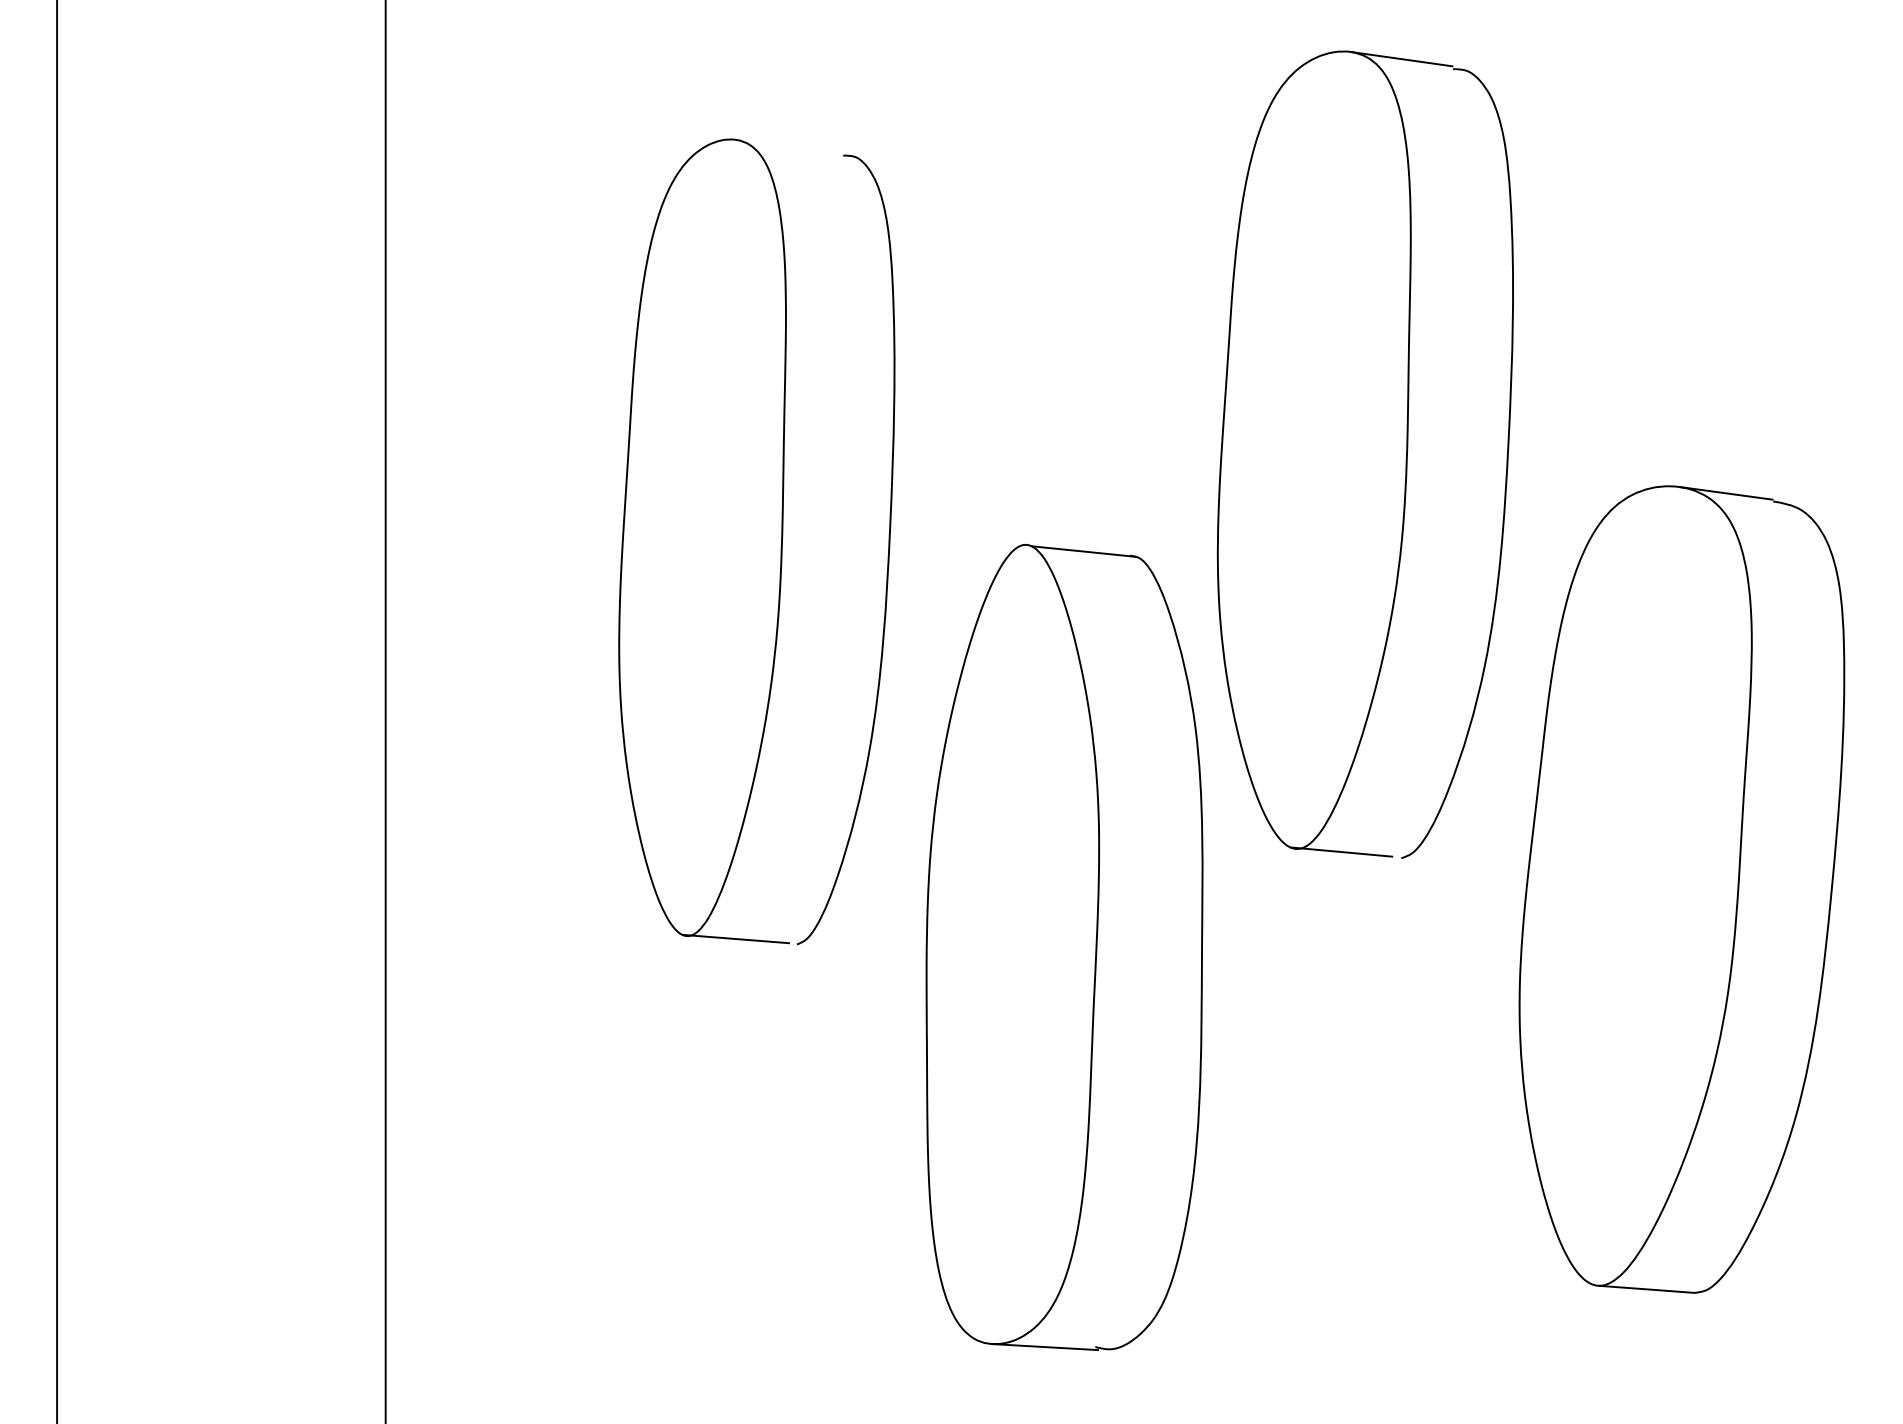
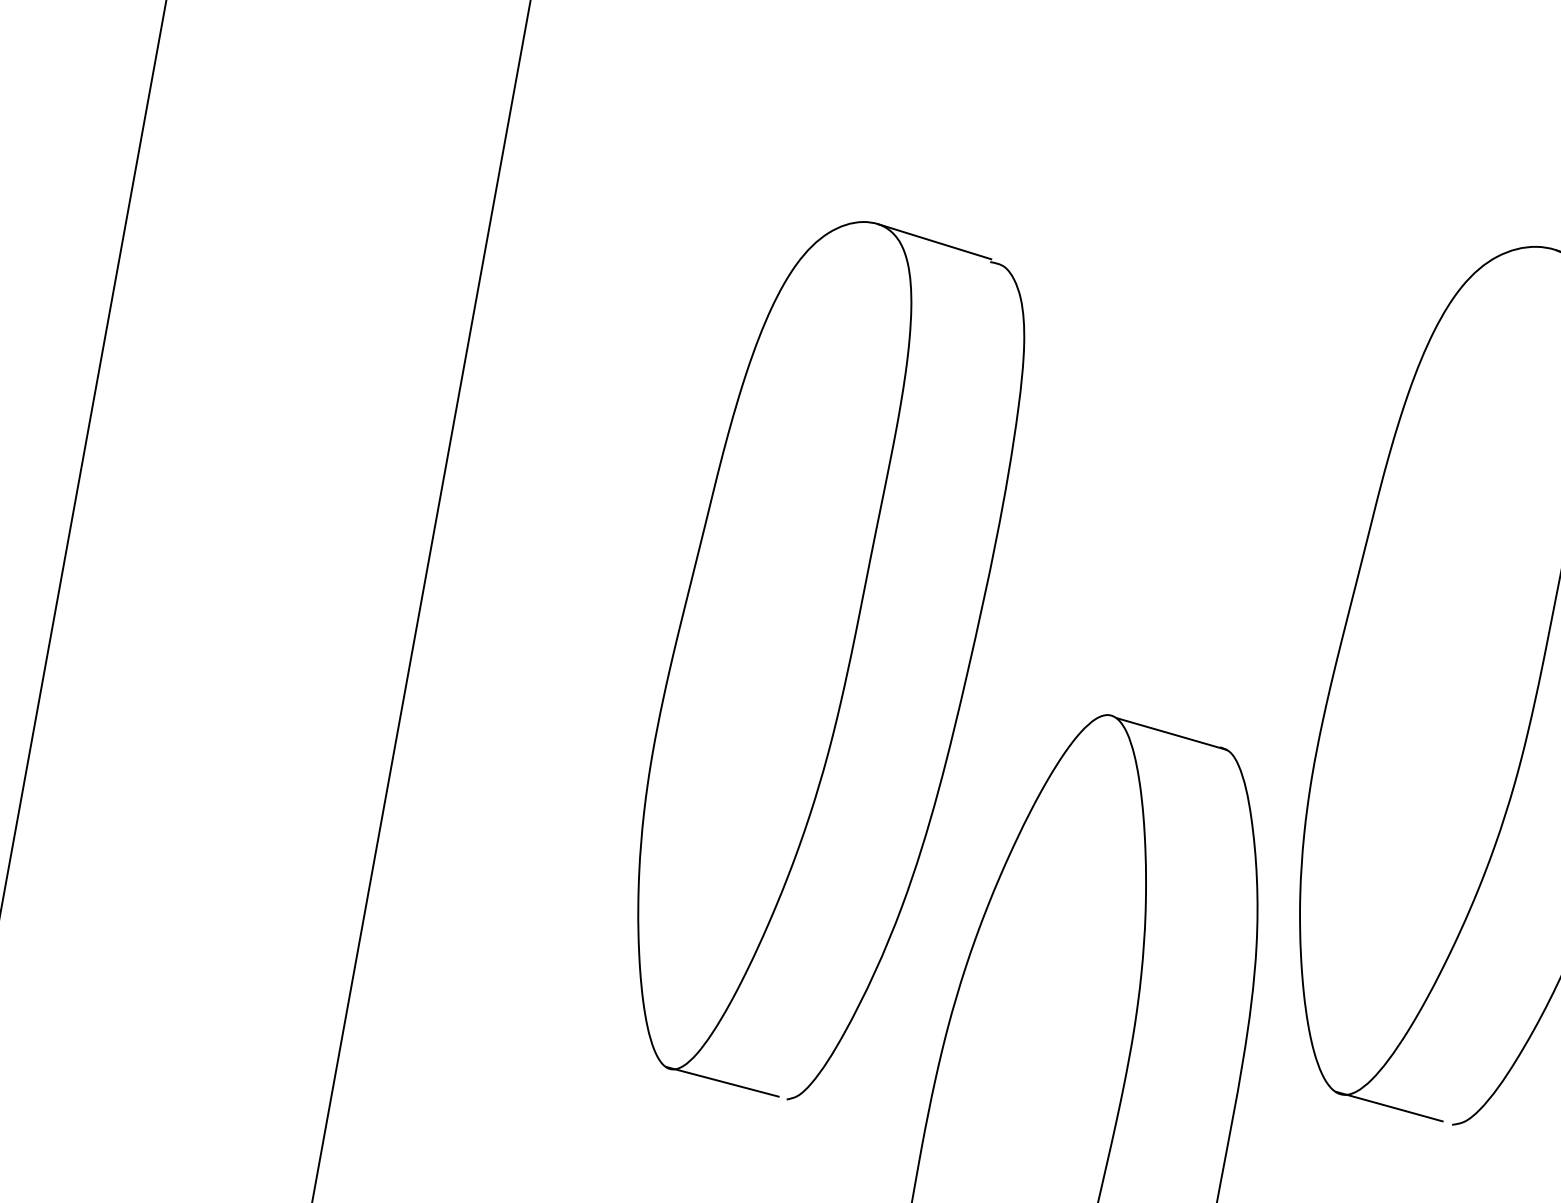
line: (789, 145) -> (934, 240), added

